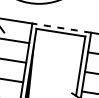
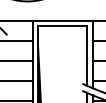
line: (61, 28) -> (62, 21), dashed -> solid

